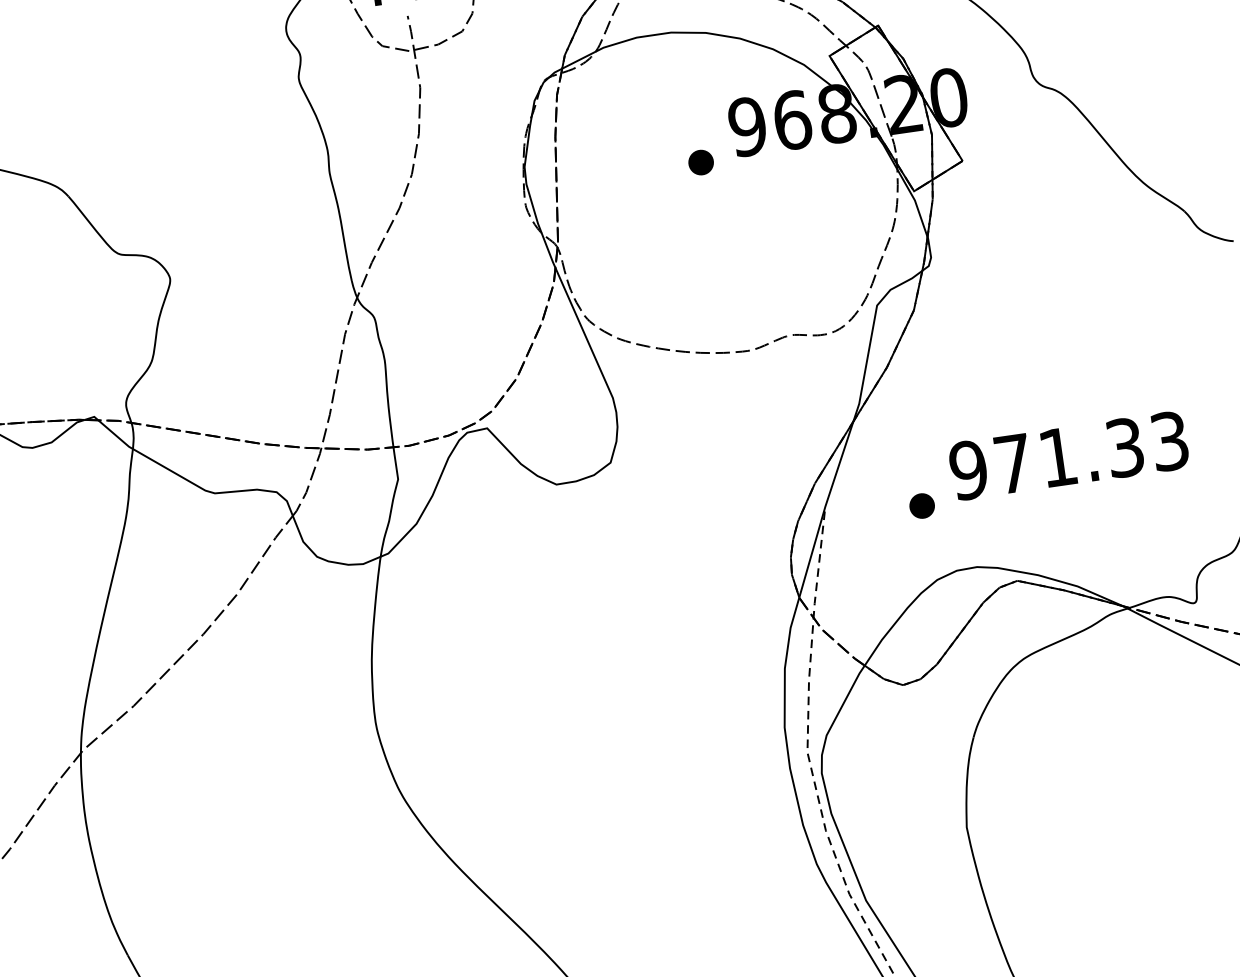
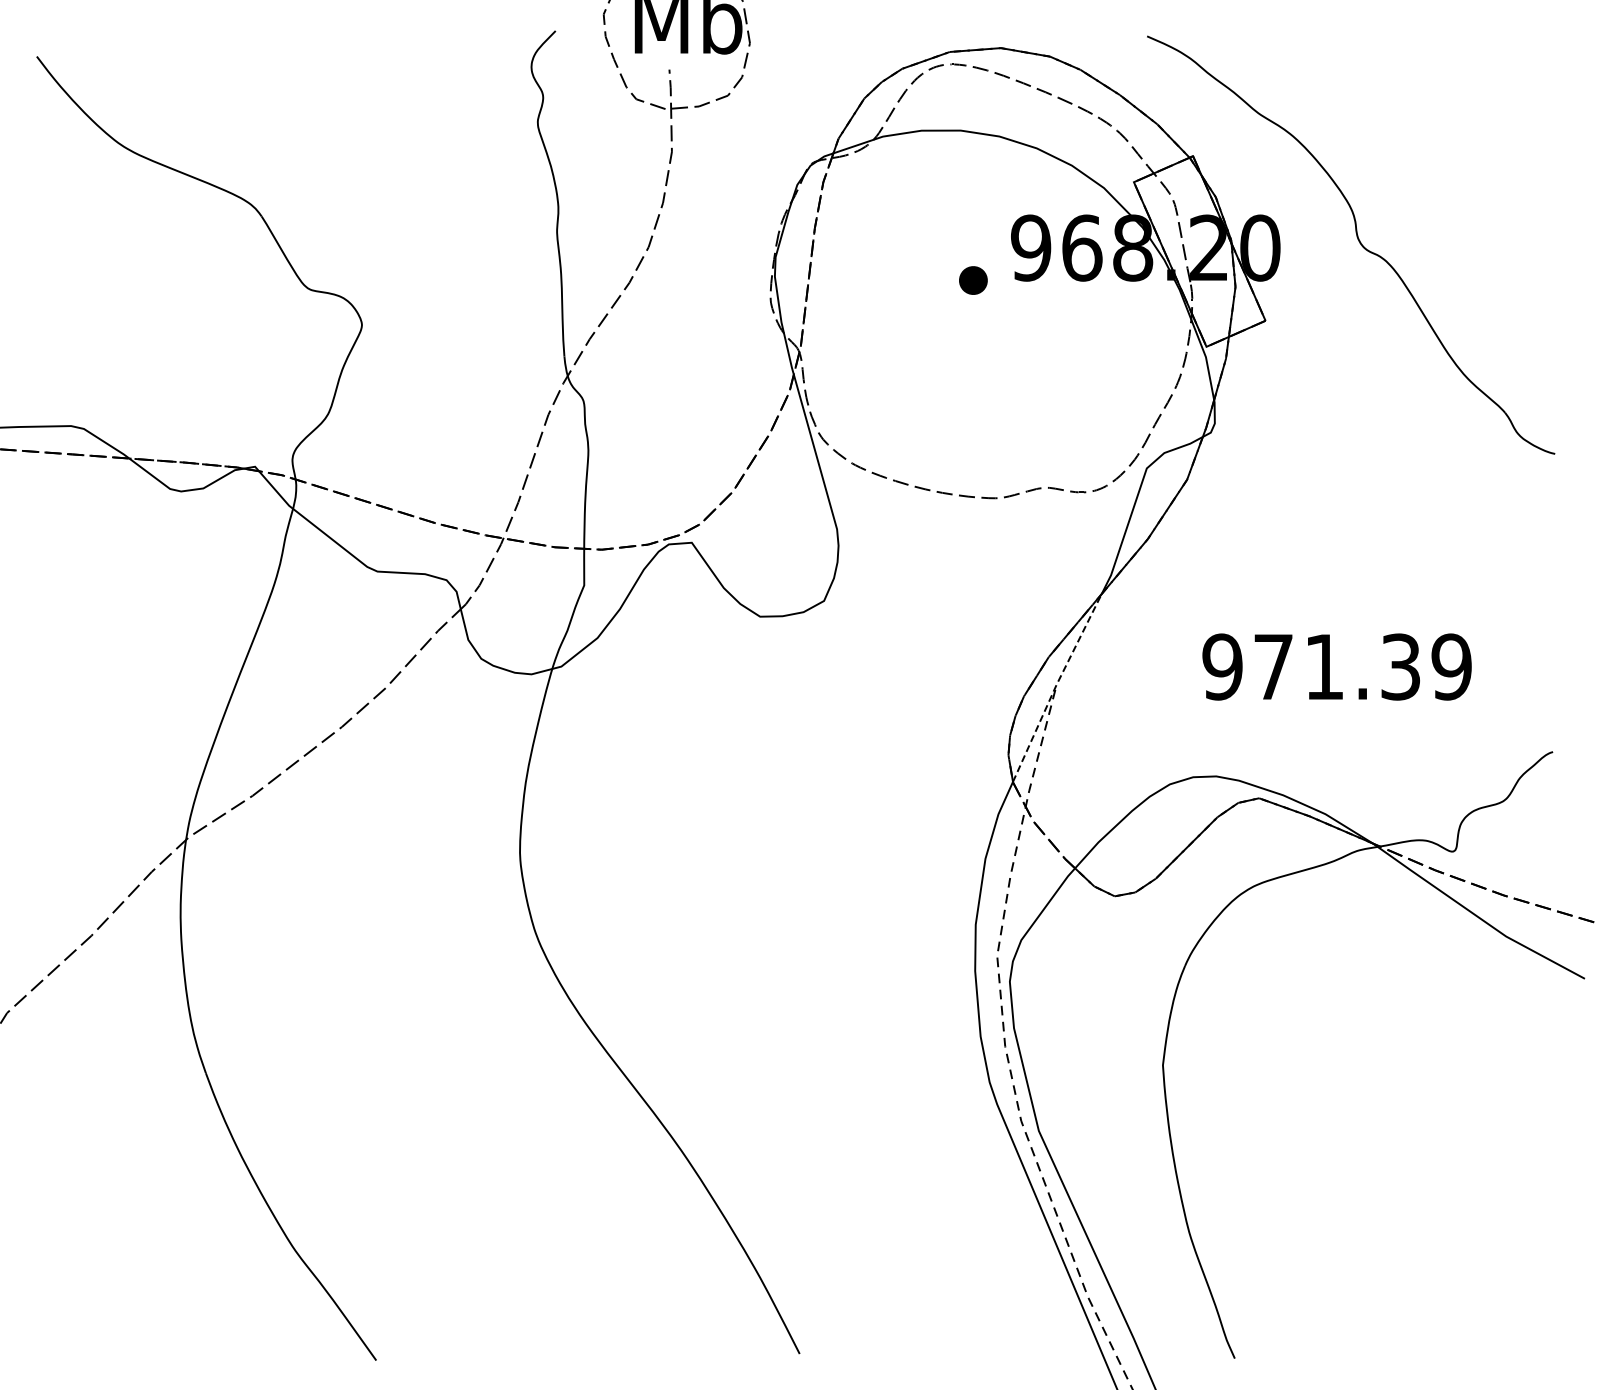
text: (1169, 440) -> (1451, 666), 971.33 -> 971.39
part: (921, 506) -> (1164, 699), removed
line: (824, 508) -> (1055, 686), solid -> dashed

